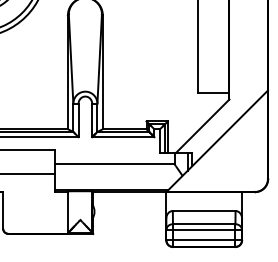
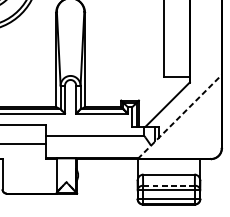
line: (217, 141) -> (179, 117), solid -> dashed
line: (203, 224) -> (168, 185), solid -> dashed

